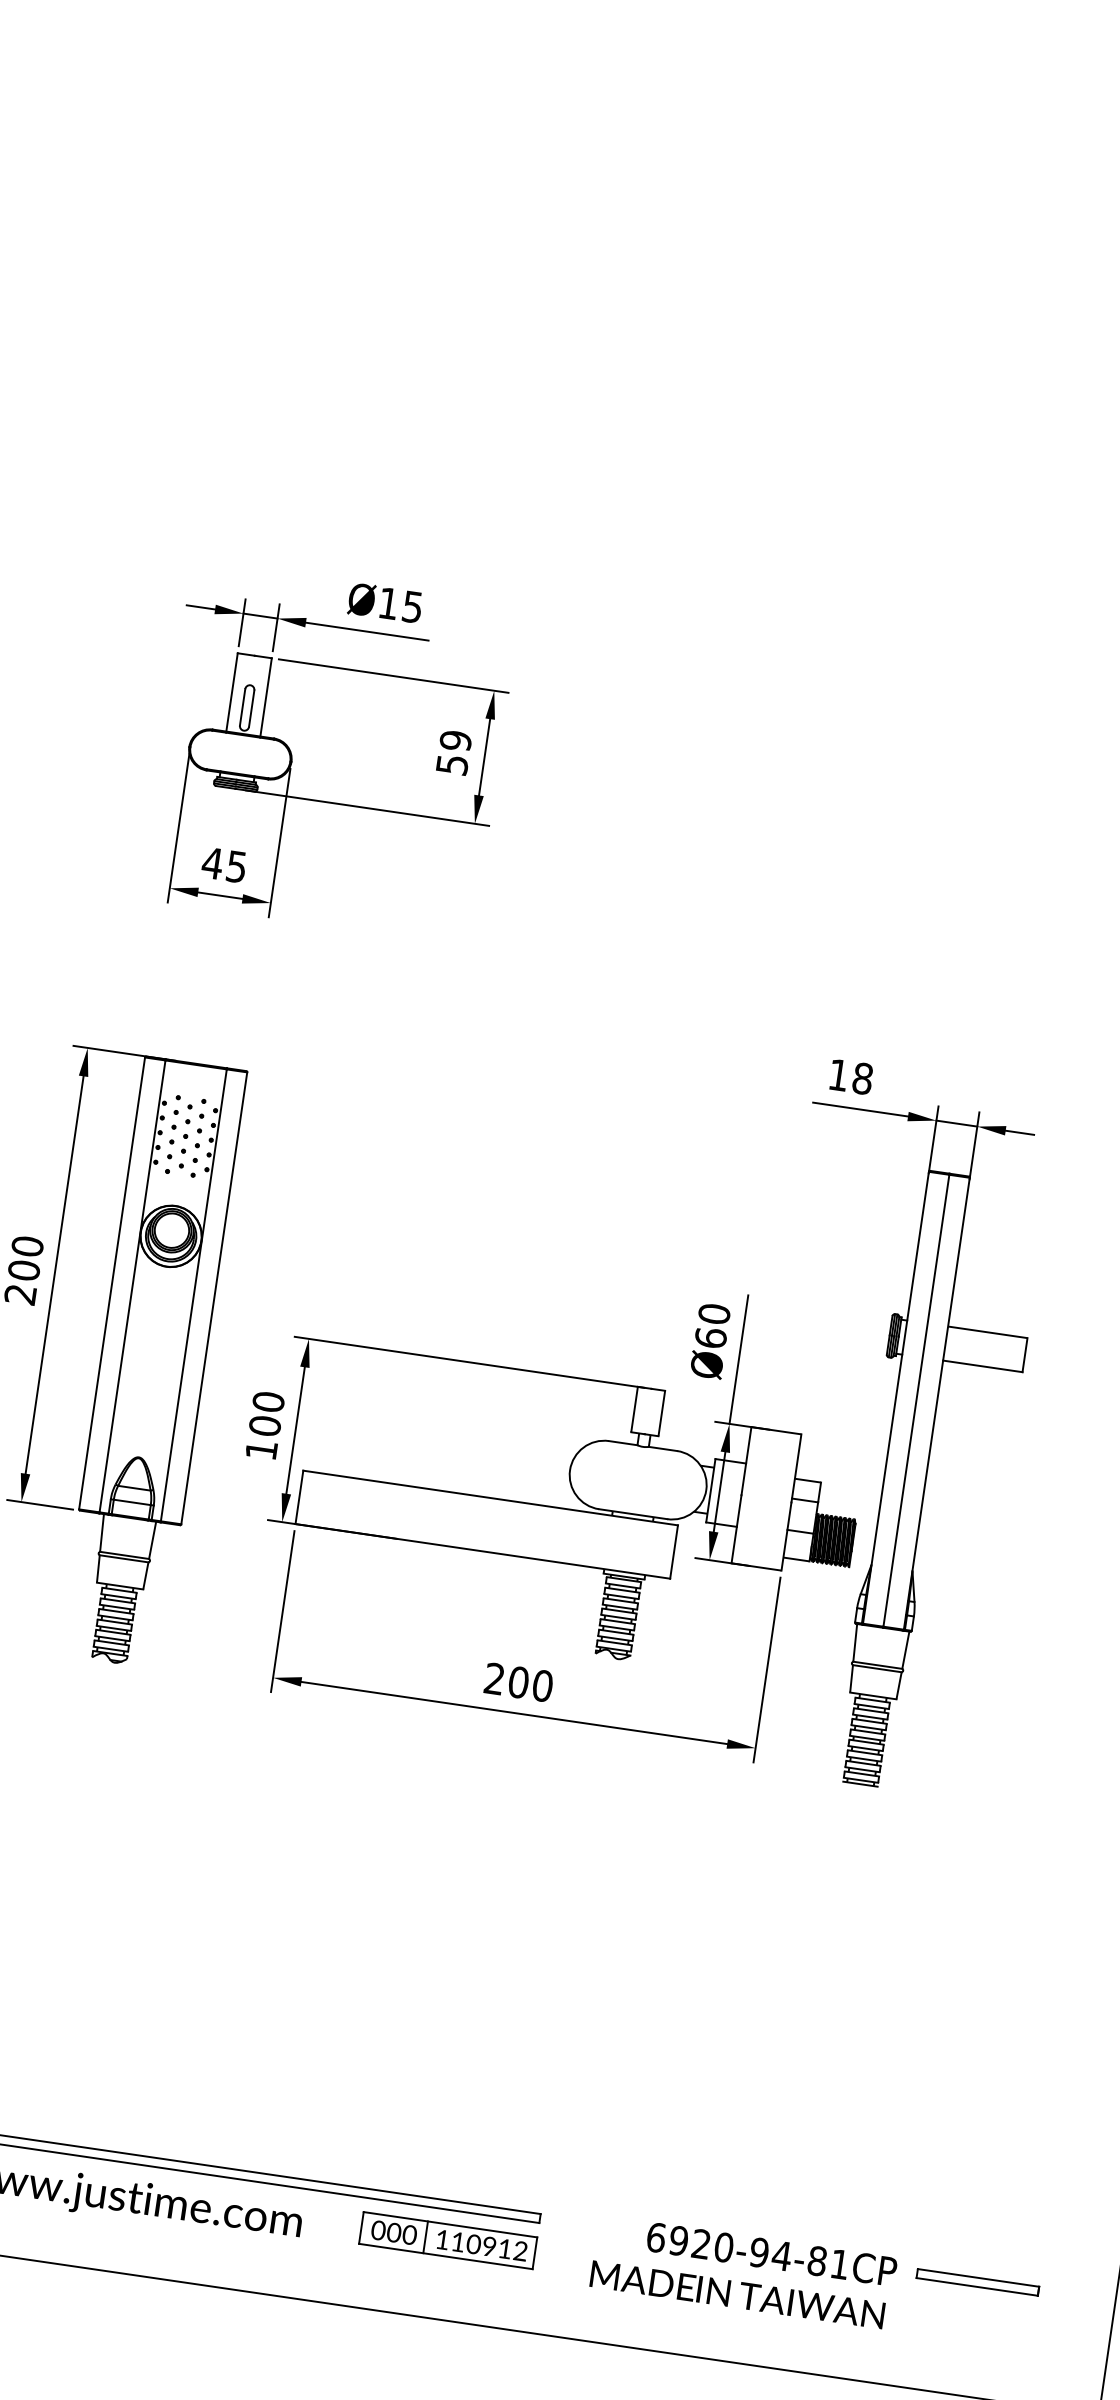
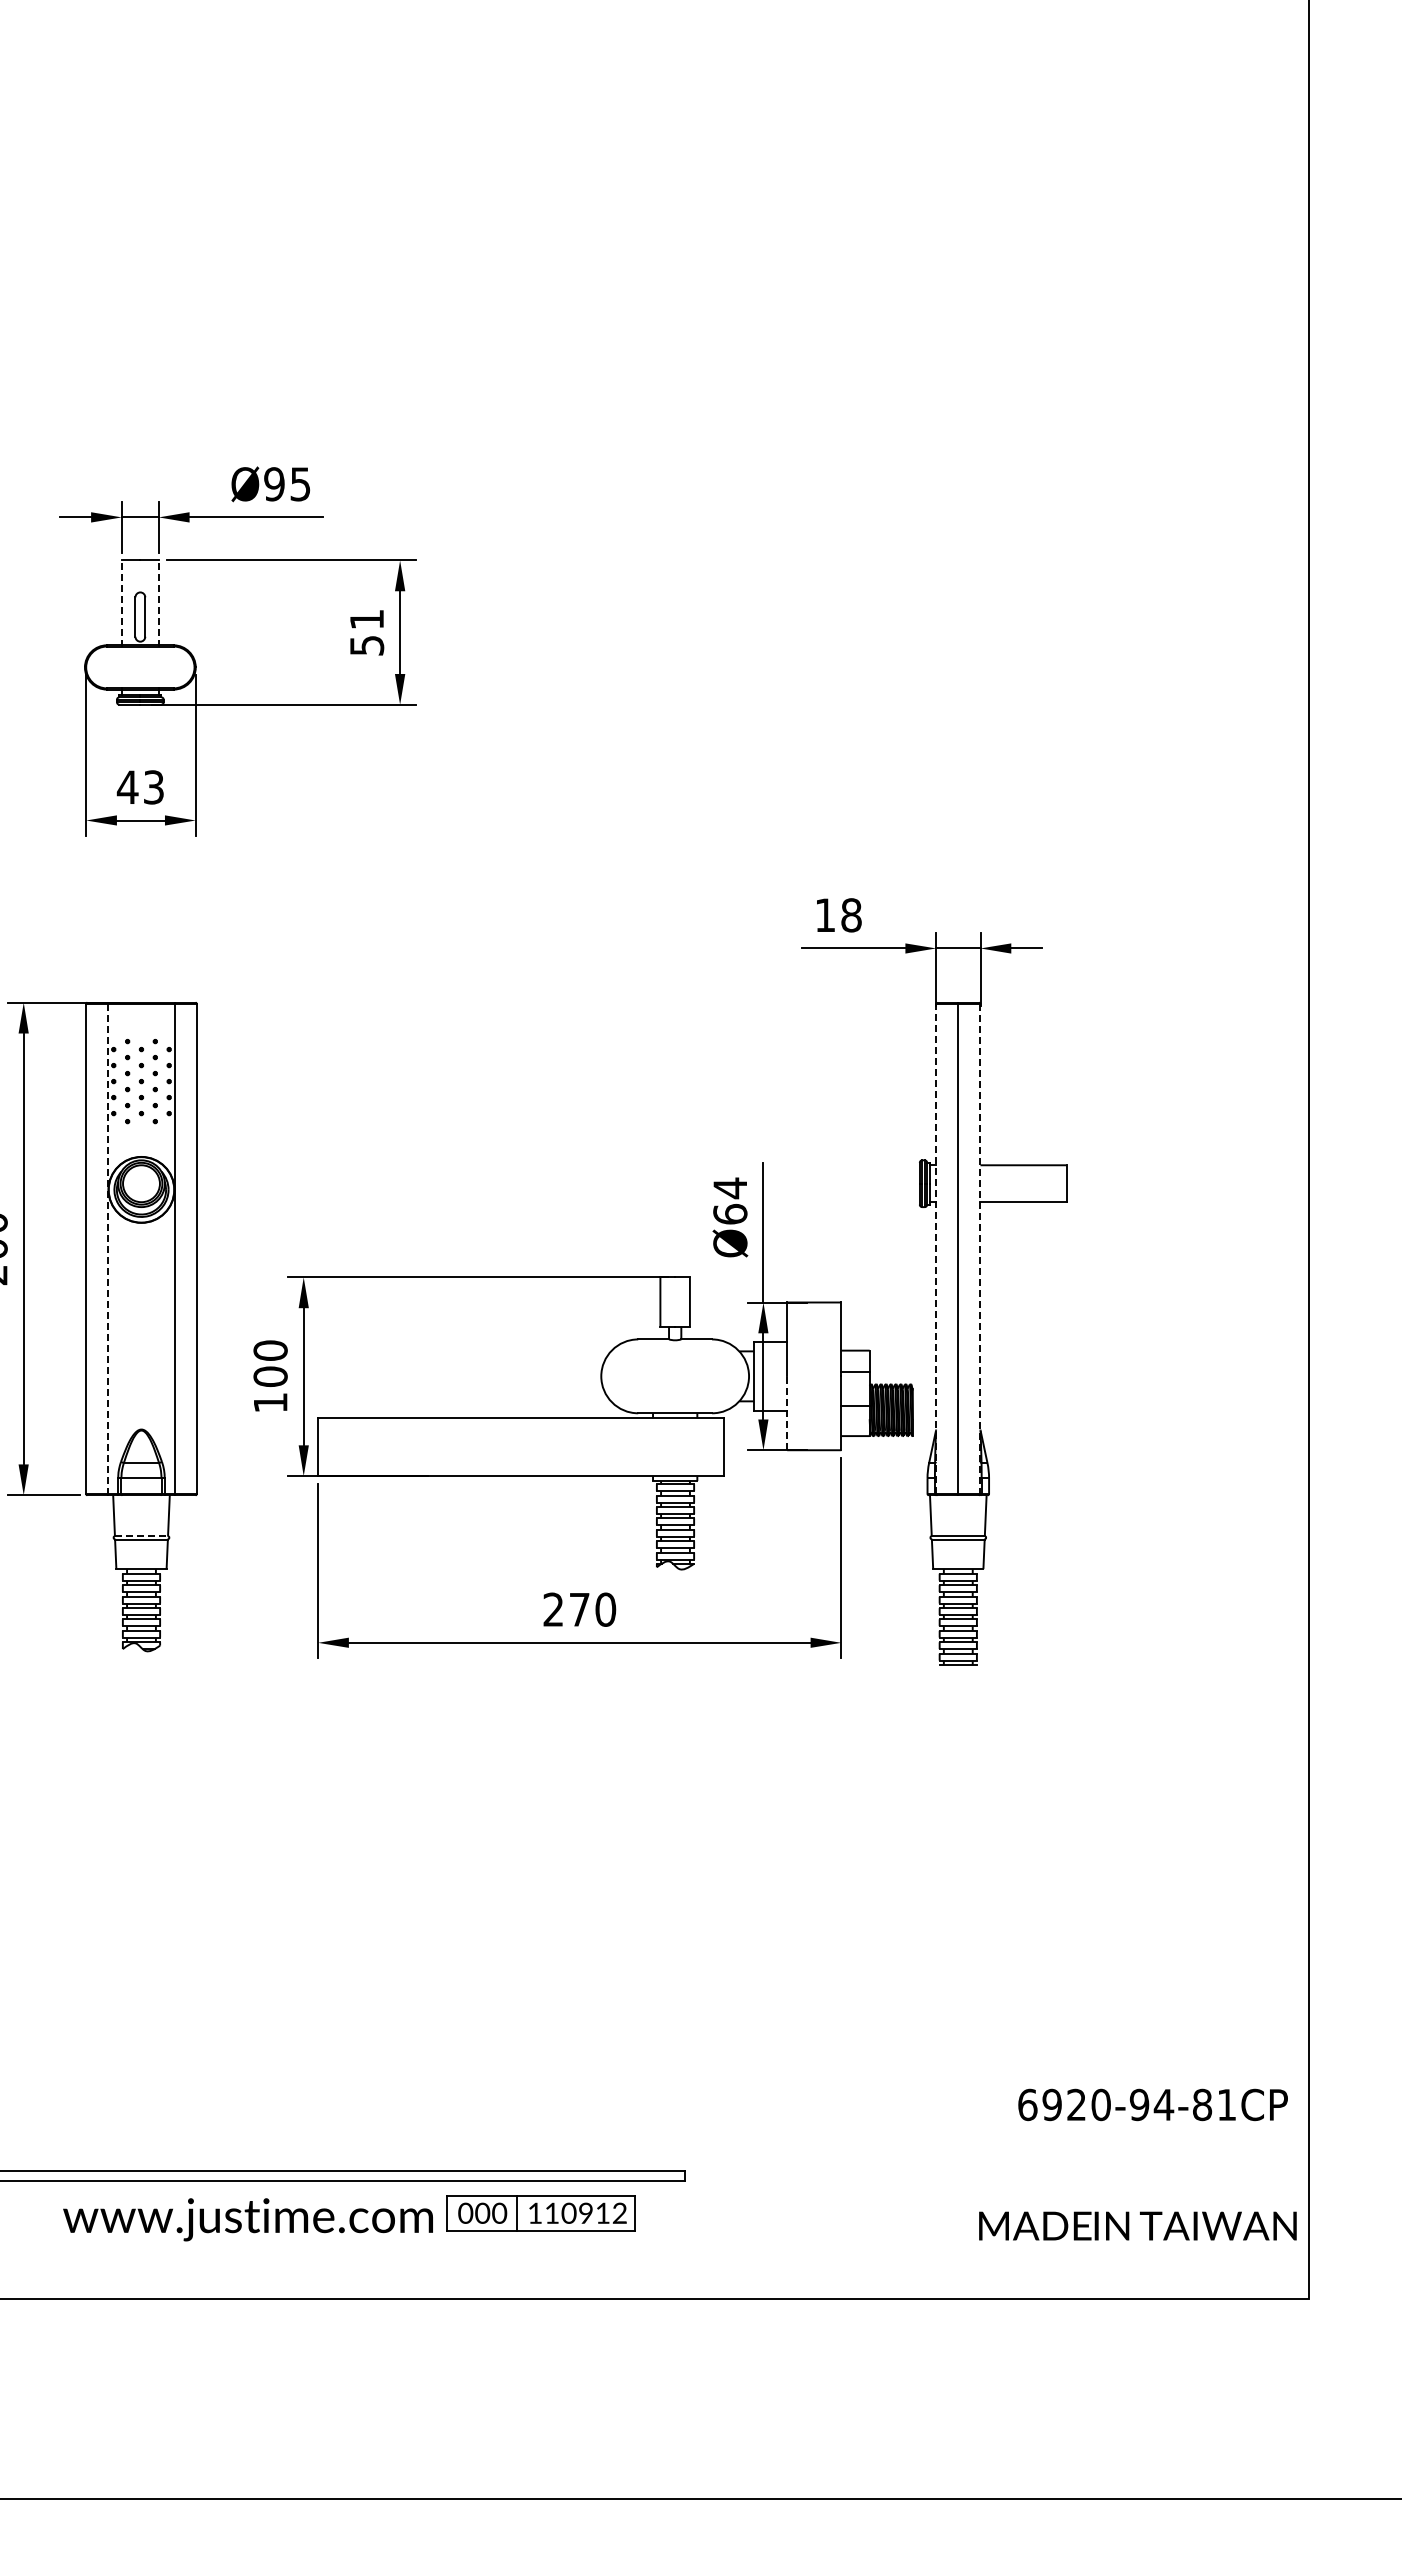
text: (388, 603) -> (274, 484), Ø15 -> Ø95
line: (231, 692) -> (121, 602), solid -> dashed
line: (265, 697) -> (158, 602), solid -> dashed
text: (455, 740) -> (366, 619), 59 -> 51
text: (236, 866) -> (153, 787), 45 -> 43
line: (132, 1286) -> (108, 1249), solid -> dashed
text: (714, 1314) -> (730, 1188), Ø60 -> Ø64
line: (896, 1397) -> (936, 1248), solid -> dashed
line: (936, 1404) -> (980, 1249), solid -> dashed
line: (736, 1529) -> (787, 1413), solid -> dashed
line: (124, 1555) -> (141, 1535), solid -> dashed
text: (518, 1682) -> (579, 1609), 200 -> 270
part: (447, 2240) -> (540, 2213), moved
text: (771, 2254) -> (1152, 2104), moved
part: (977, 2282) -> (1159, 2175), removed
text: (737, 2294) -> (1137, 2225), moved

